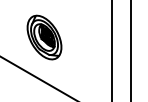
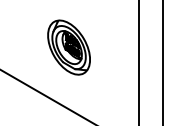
part: (44, 37) -> (69, 47), moved

